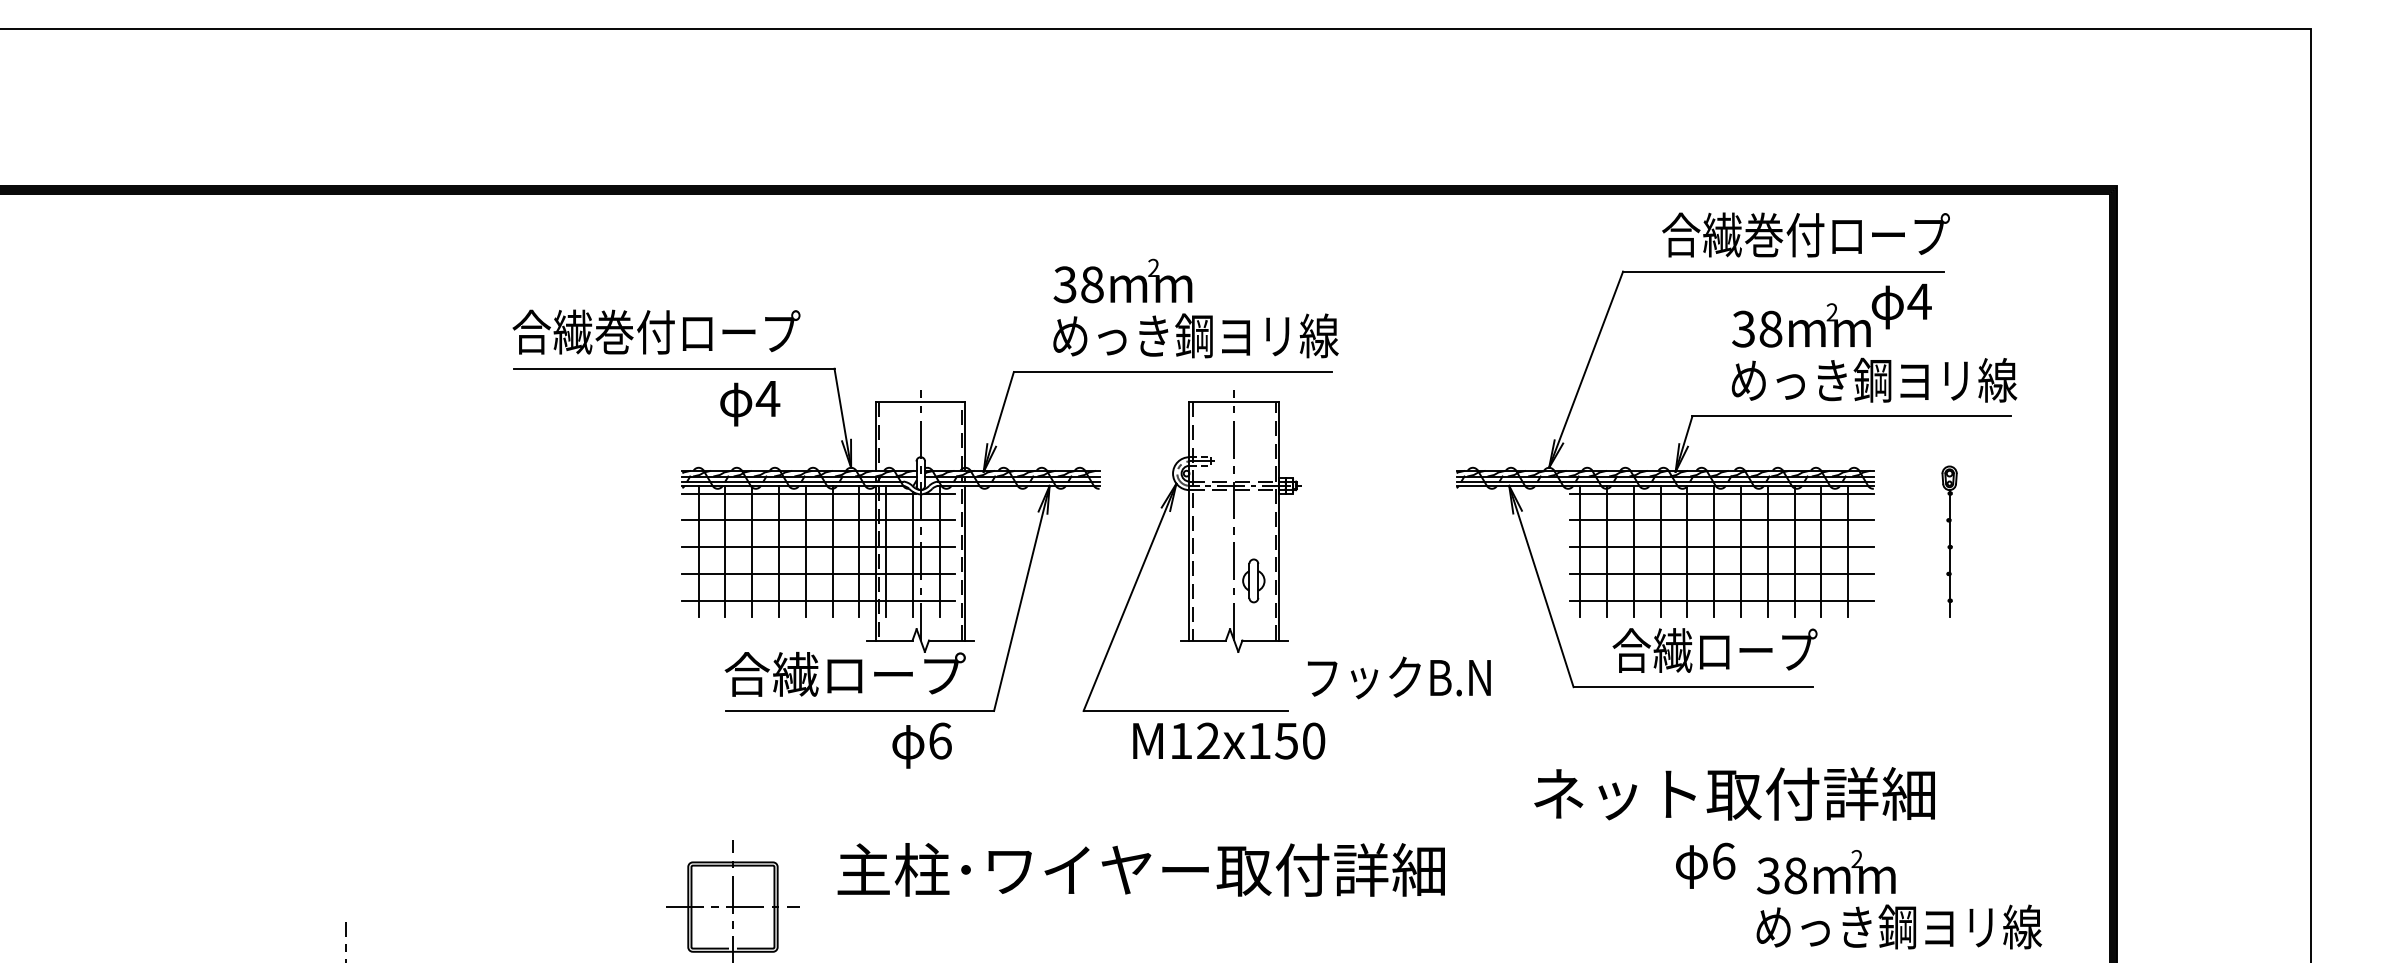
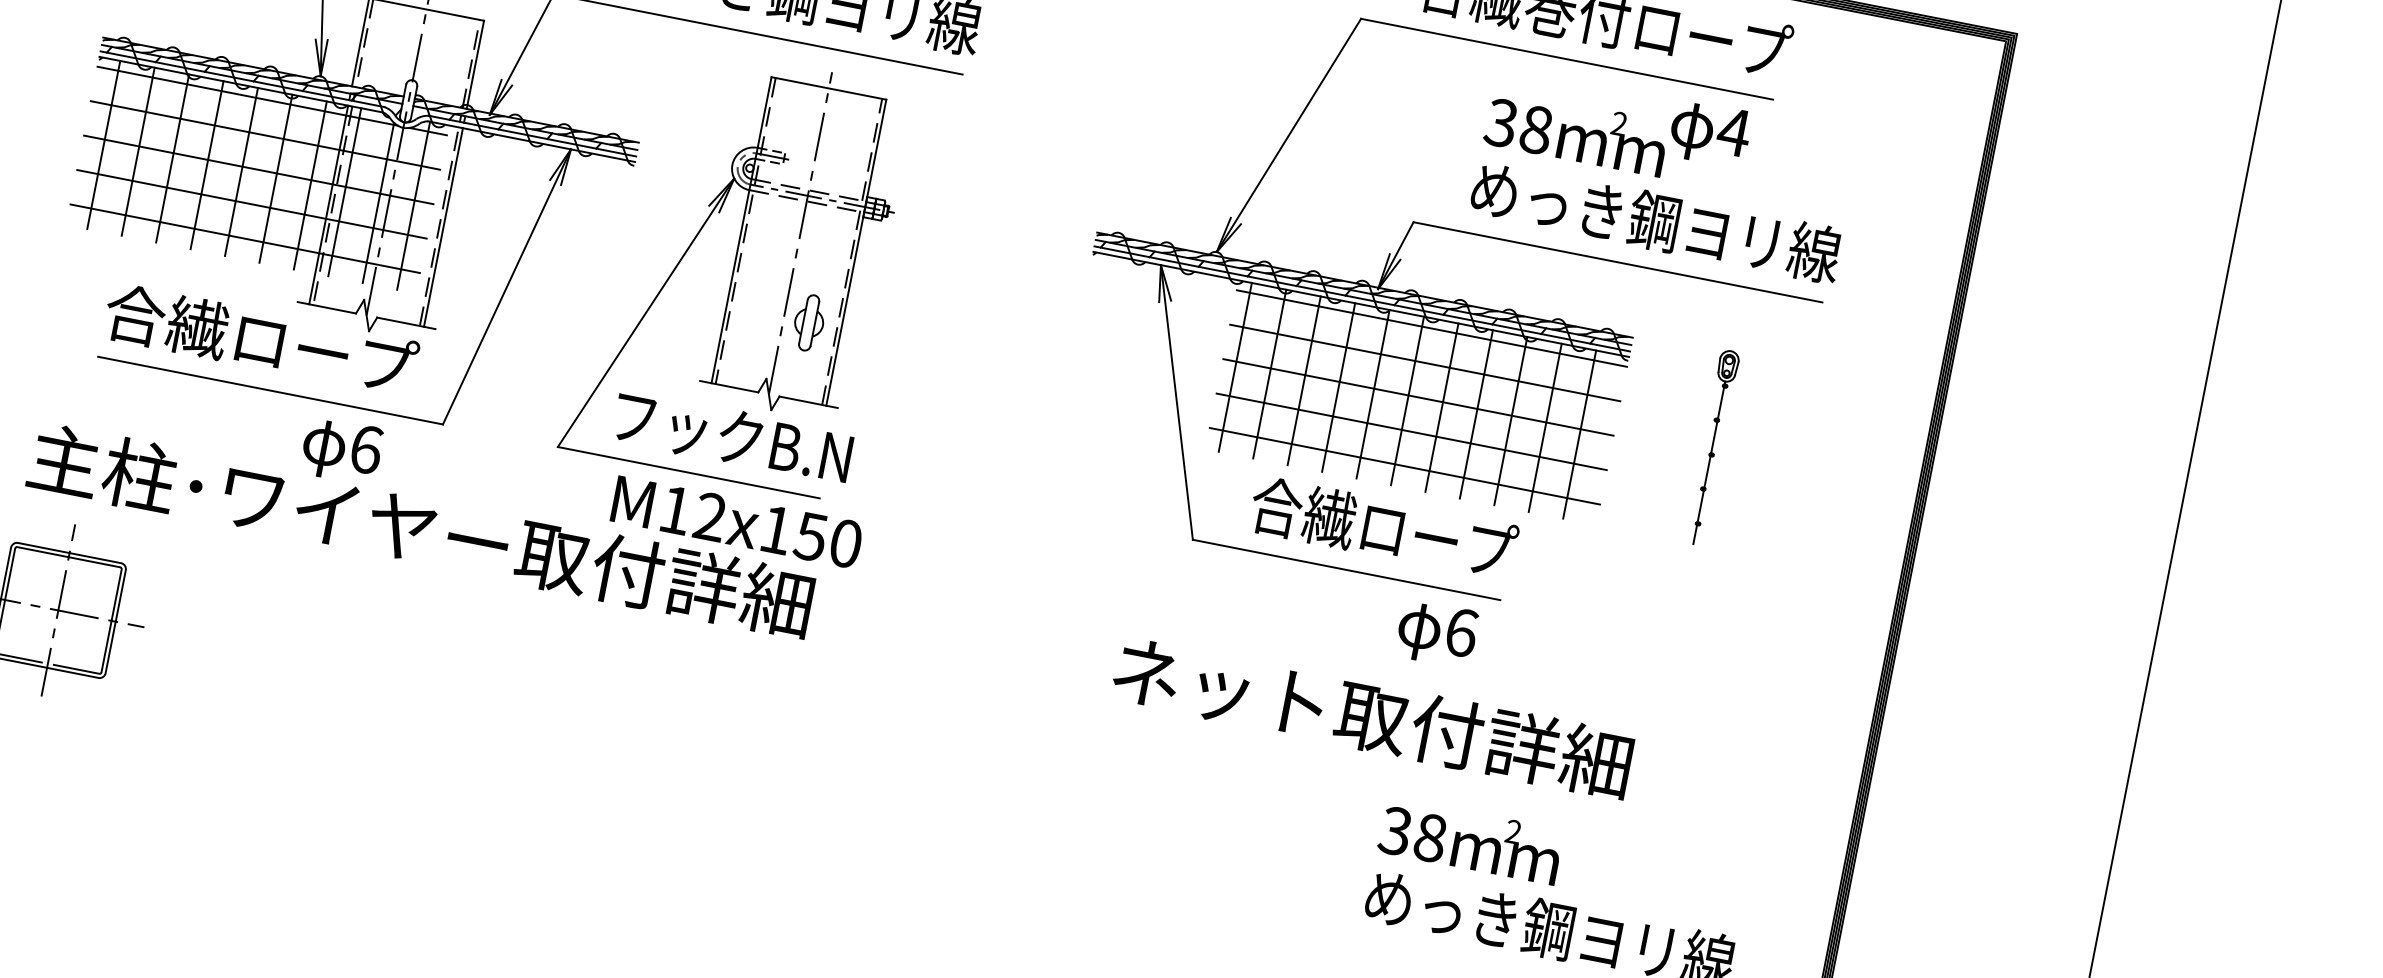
text: (1399, 677) -> (733, 436), moved
text: (1705, 865) -> (1437, 633), moved
text: (1140, 869) -> (420, 529), moved

